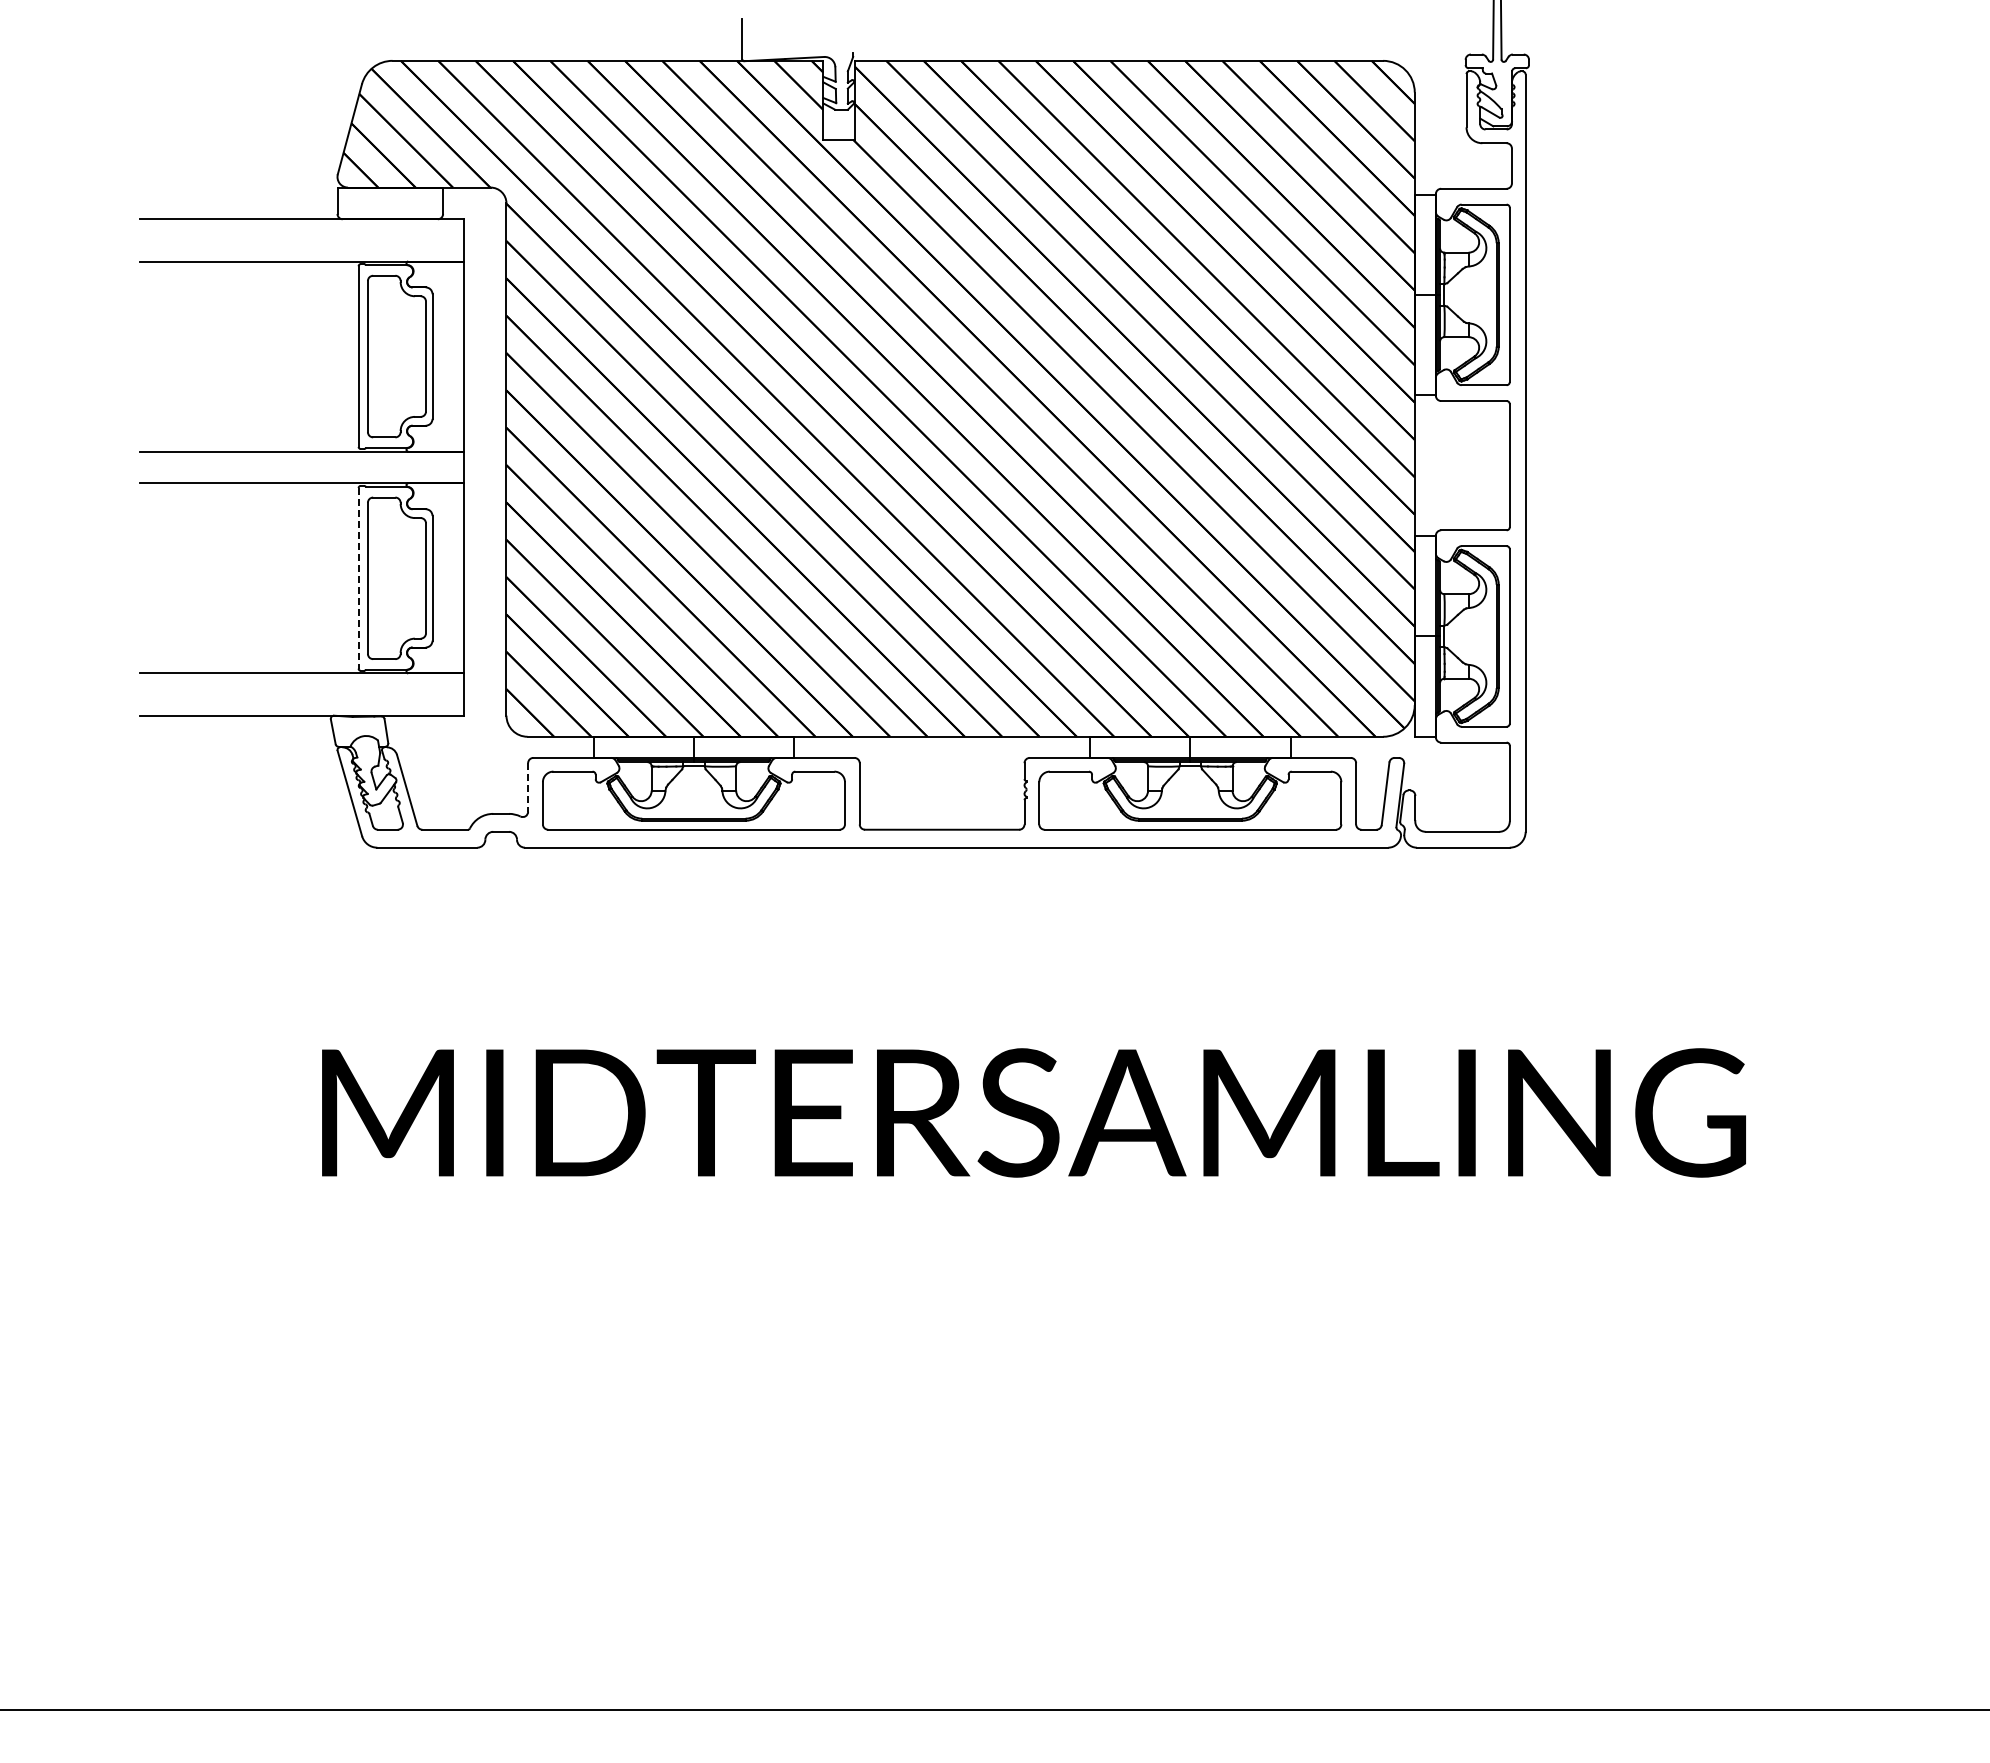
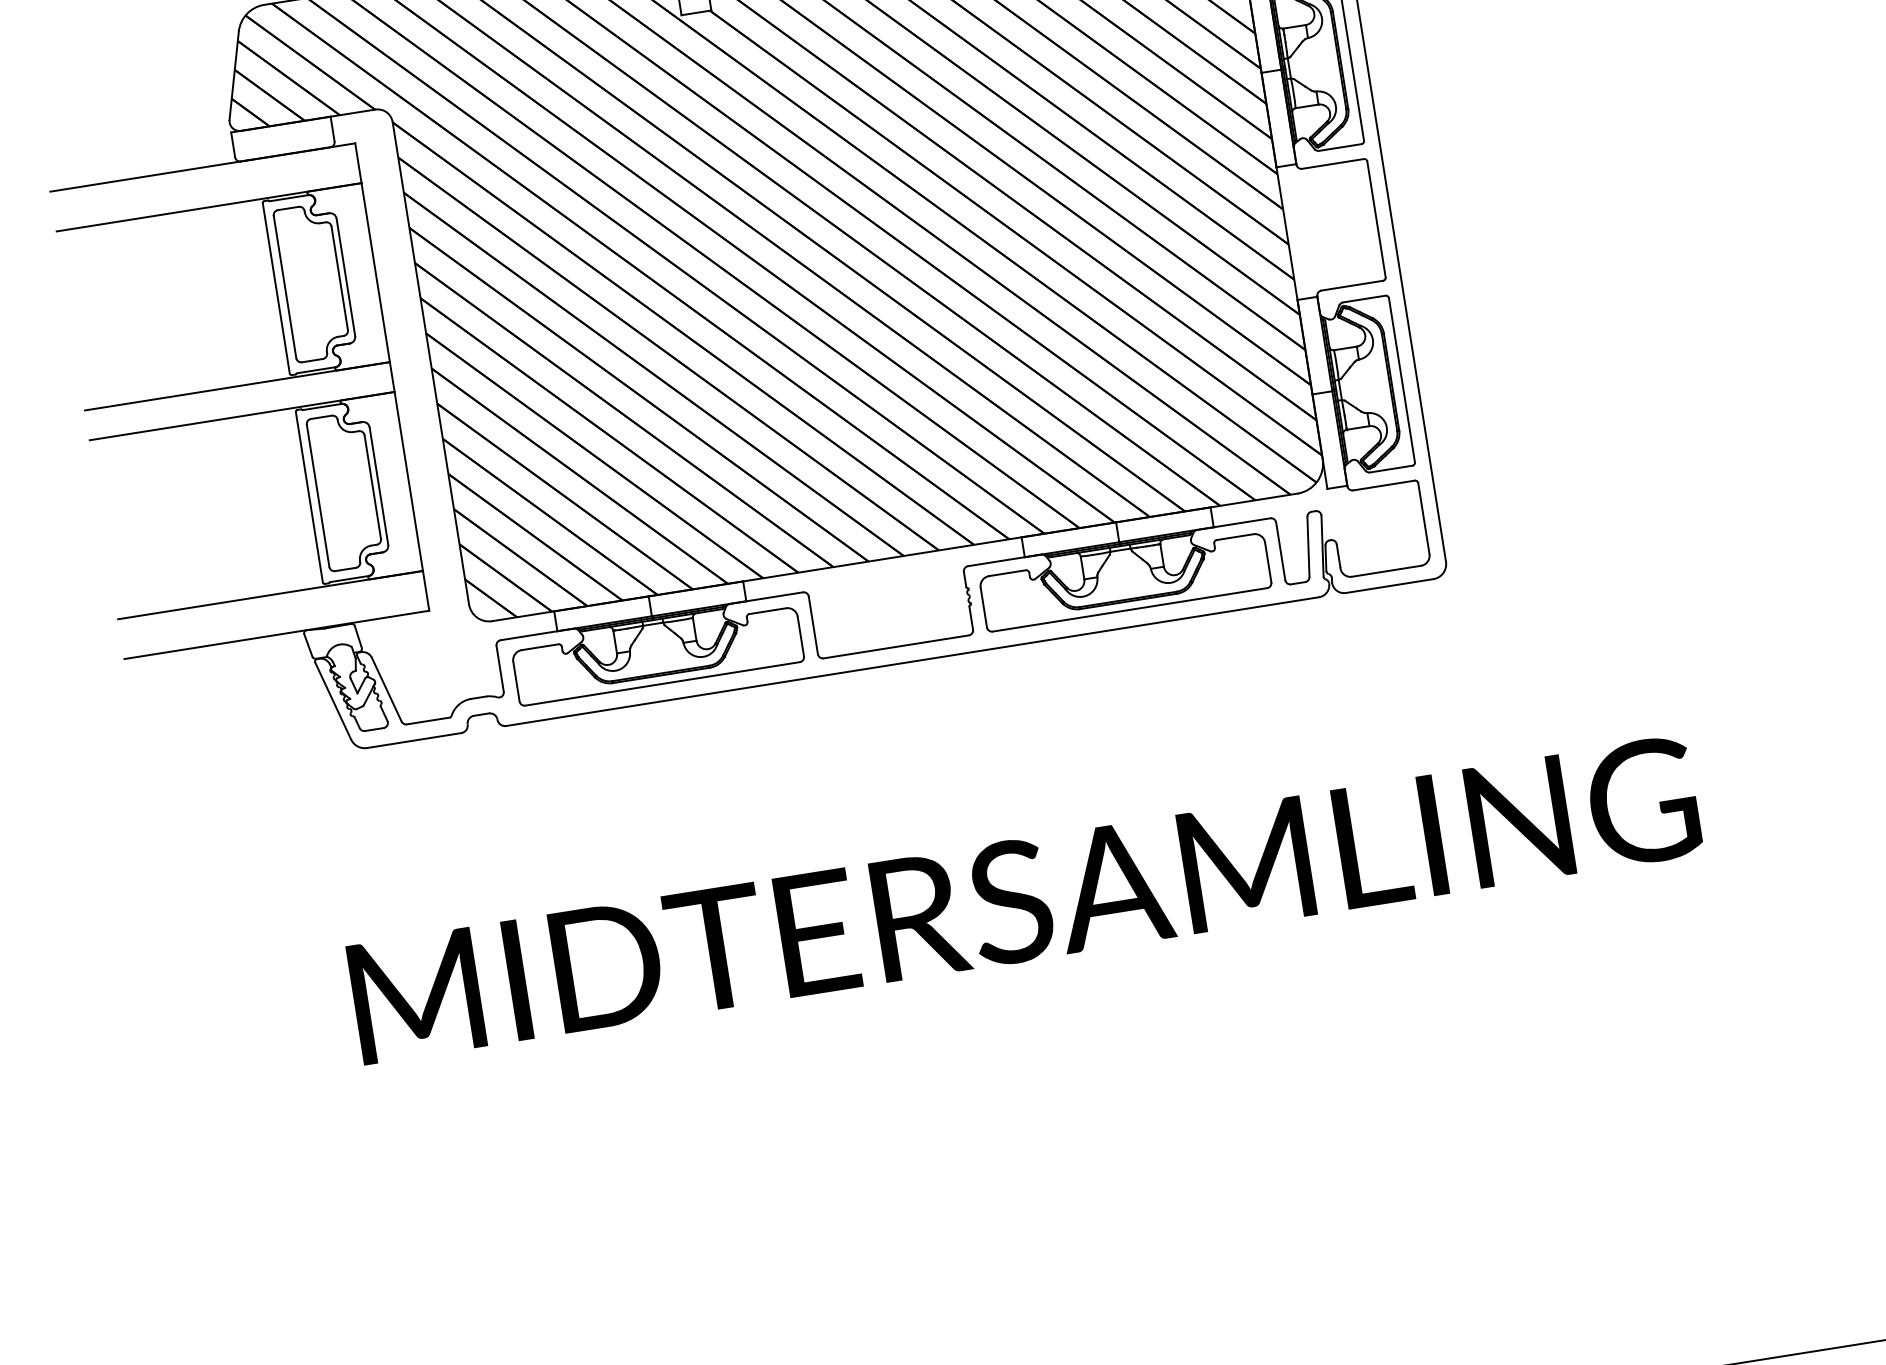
line: (358, 578) -> (309, 497), dashed -> solid
line: (528, 787) -> (500, 668), dashed -> solid

